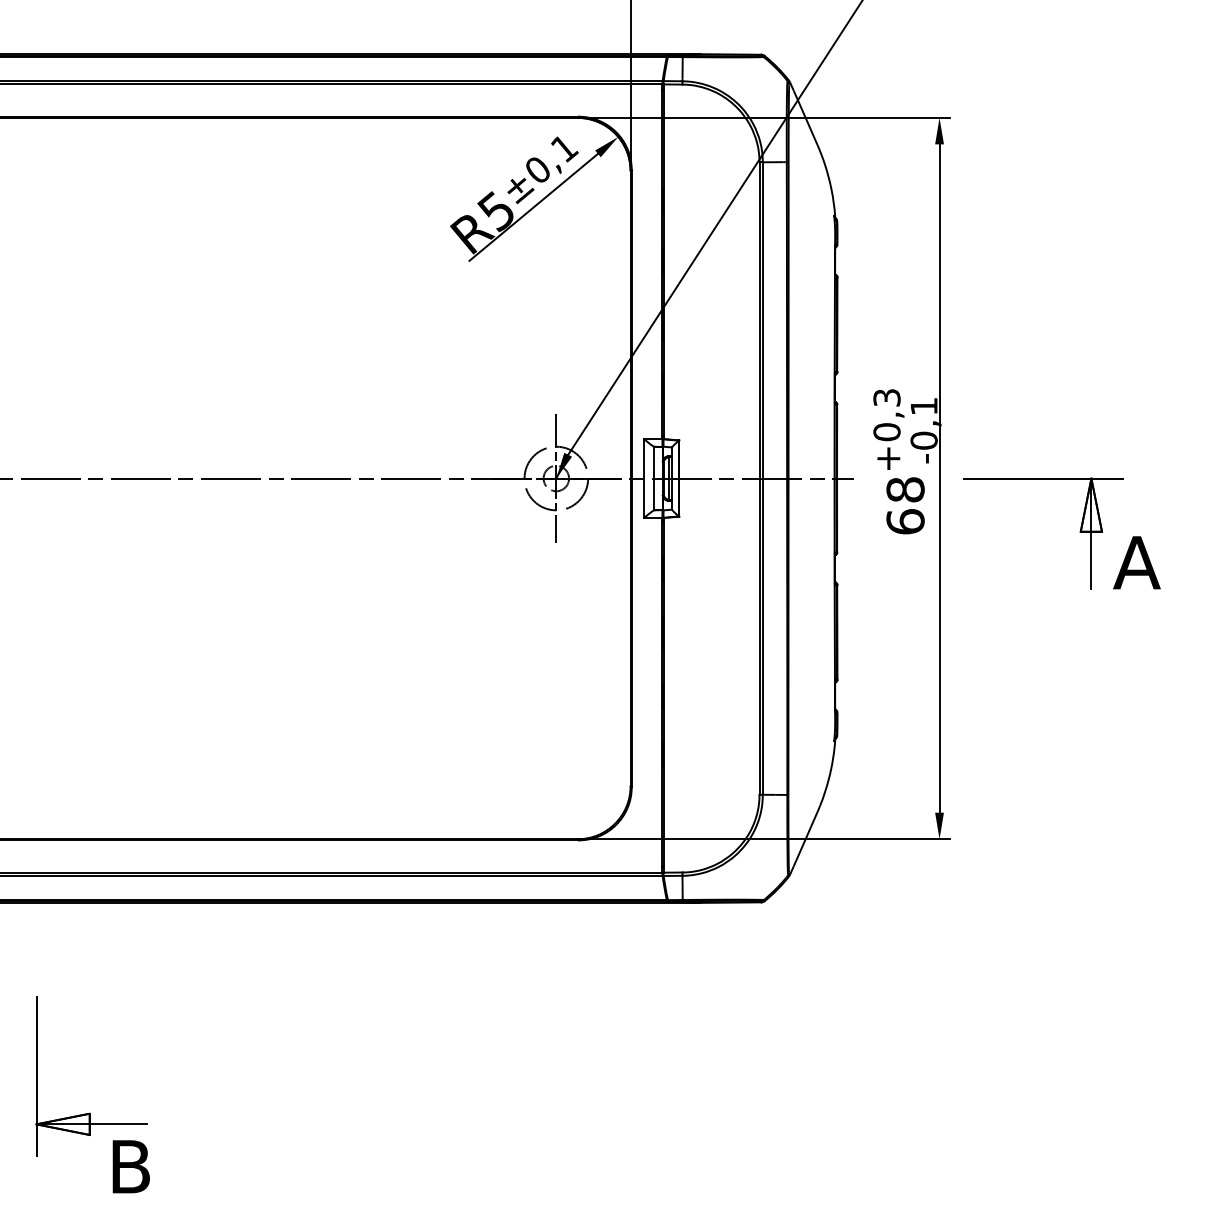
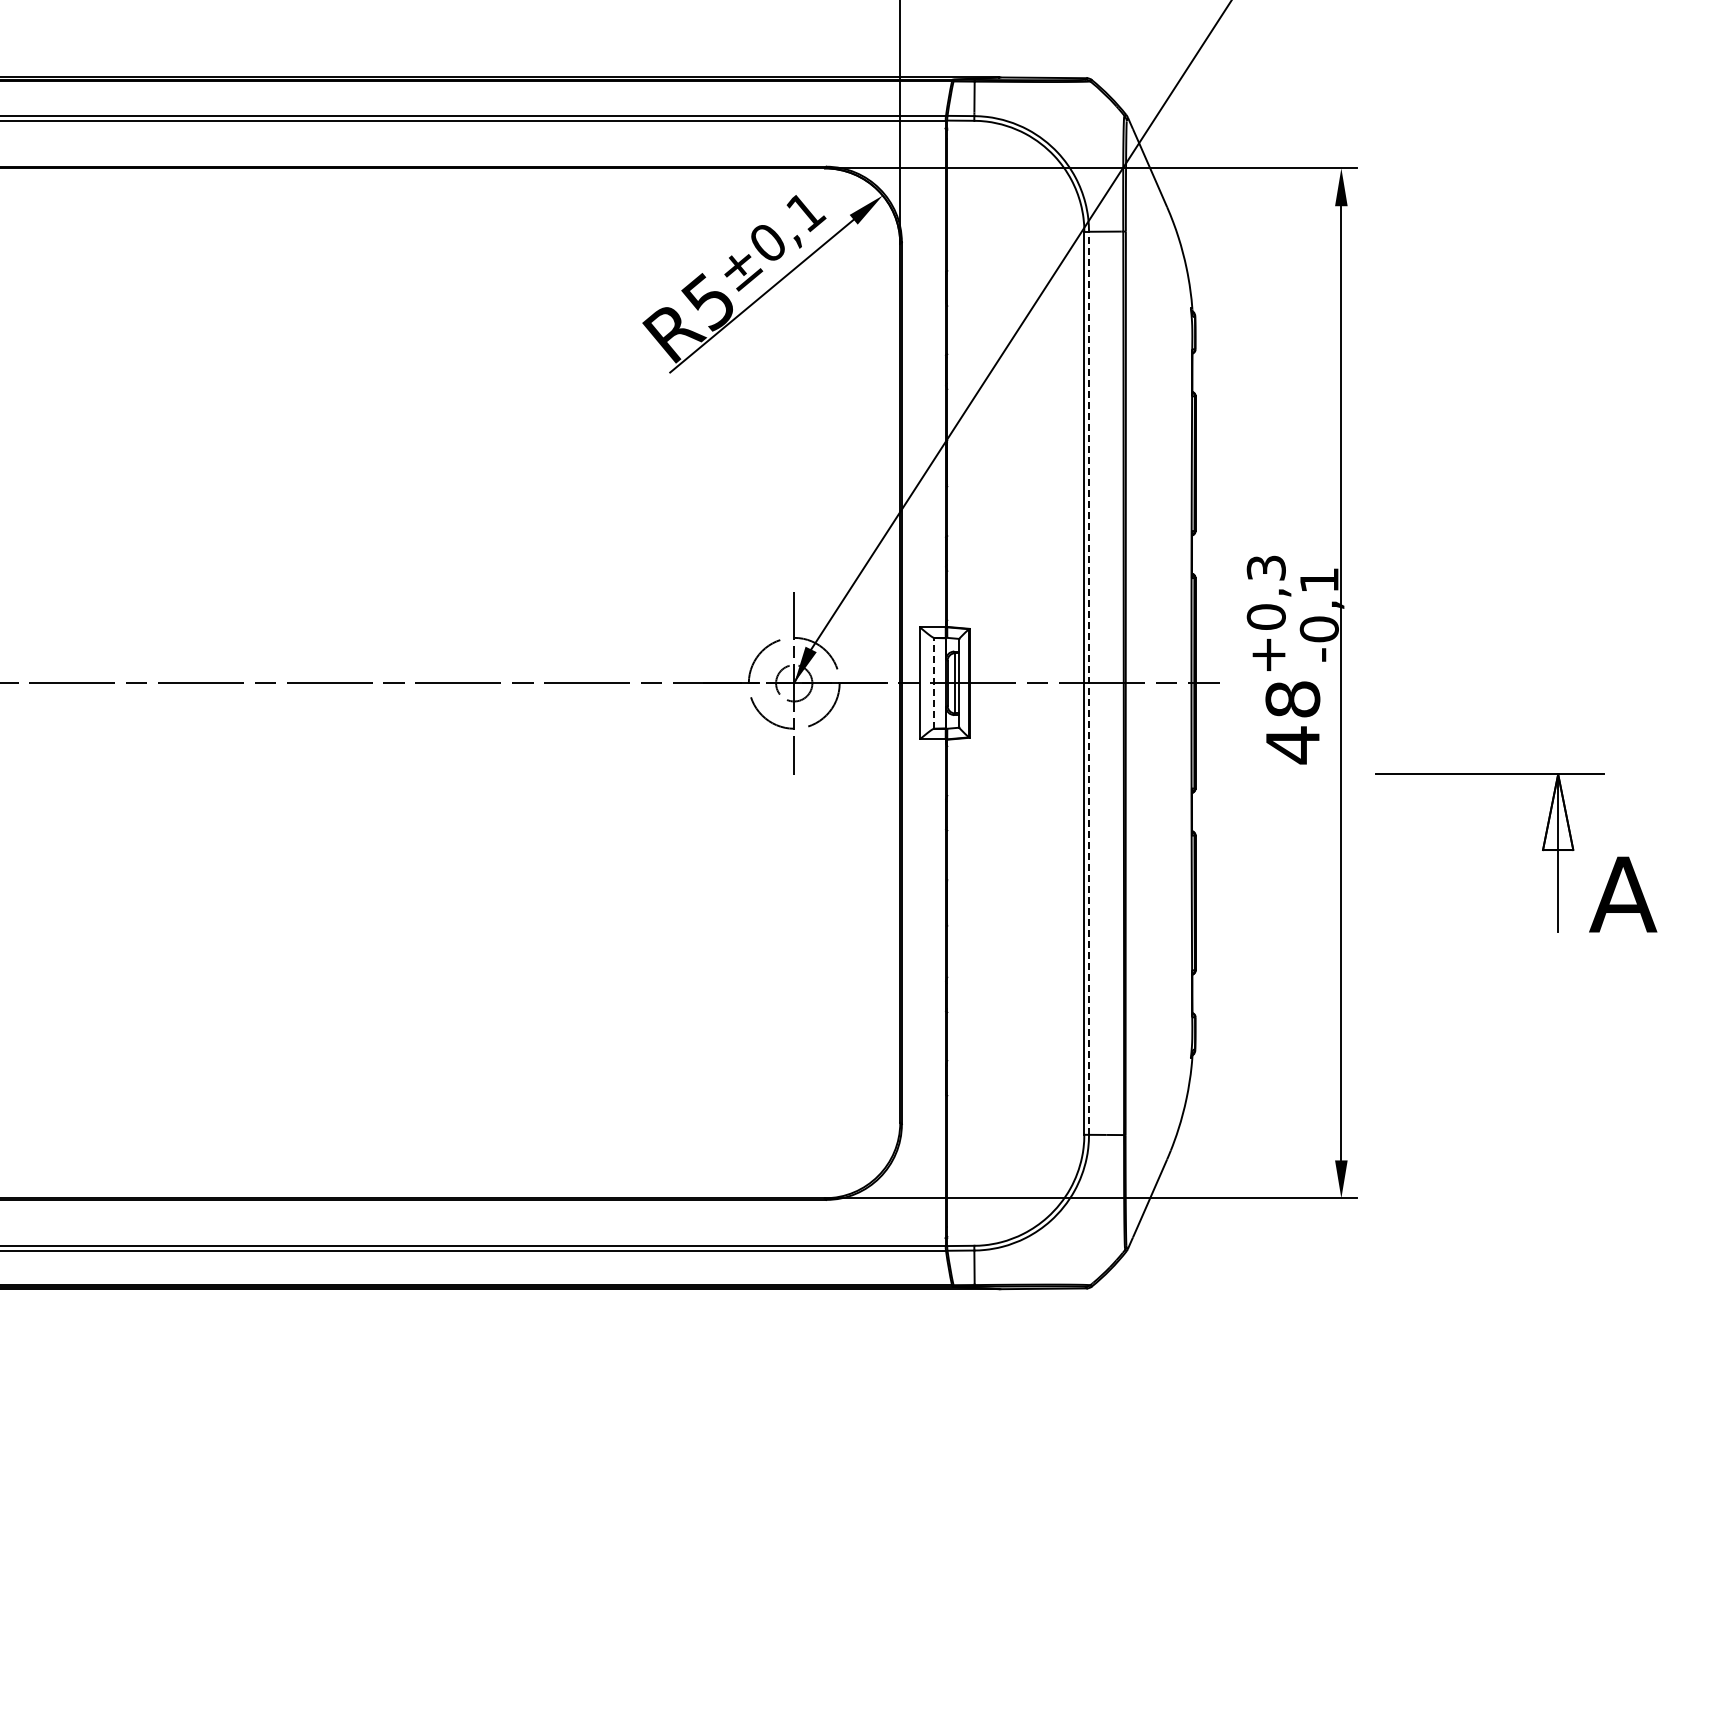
line: (654, 477) -> (934, 682), solid -> dashed
line: (763, 478) -> (1089, 683), solid -> dashed
text: (905, 522) -> (1292, 745), 68 -> 48
part: (1080, 531) -> (1542, 850), moved
part: (90, 1113) -> (128, 1589), removed

